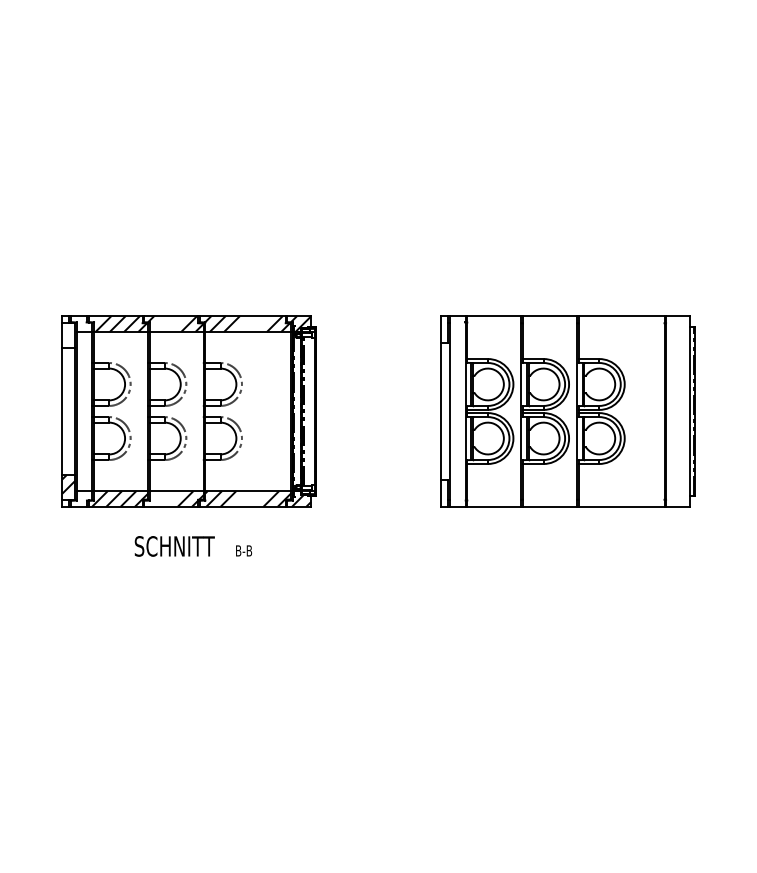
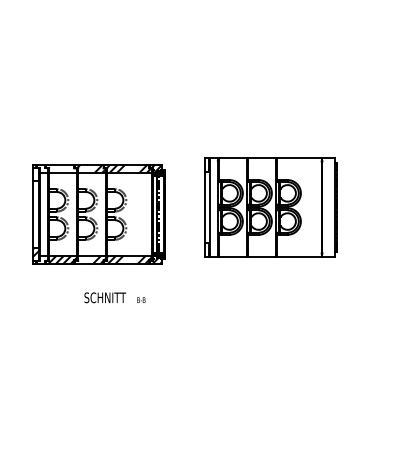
hatch: (119, 323) -> (62, 168), removed
part: (566, 411) -> (270, 207), moved
text: (192, 545) -> (114, 297), moved

